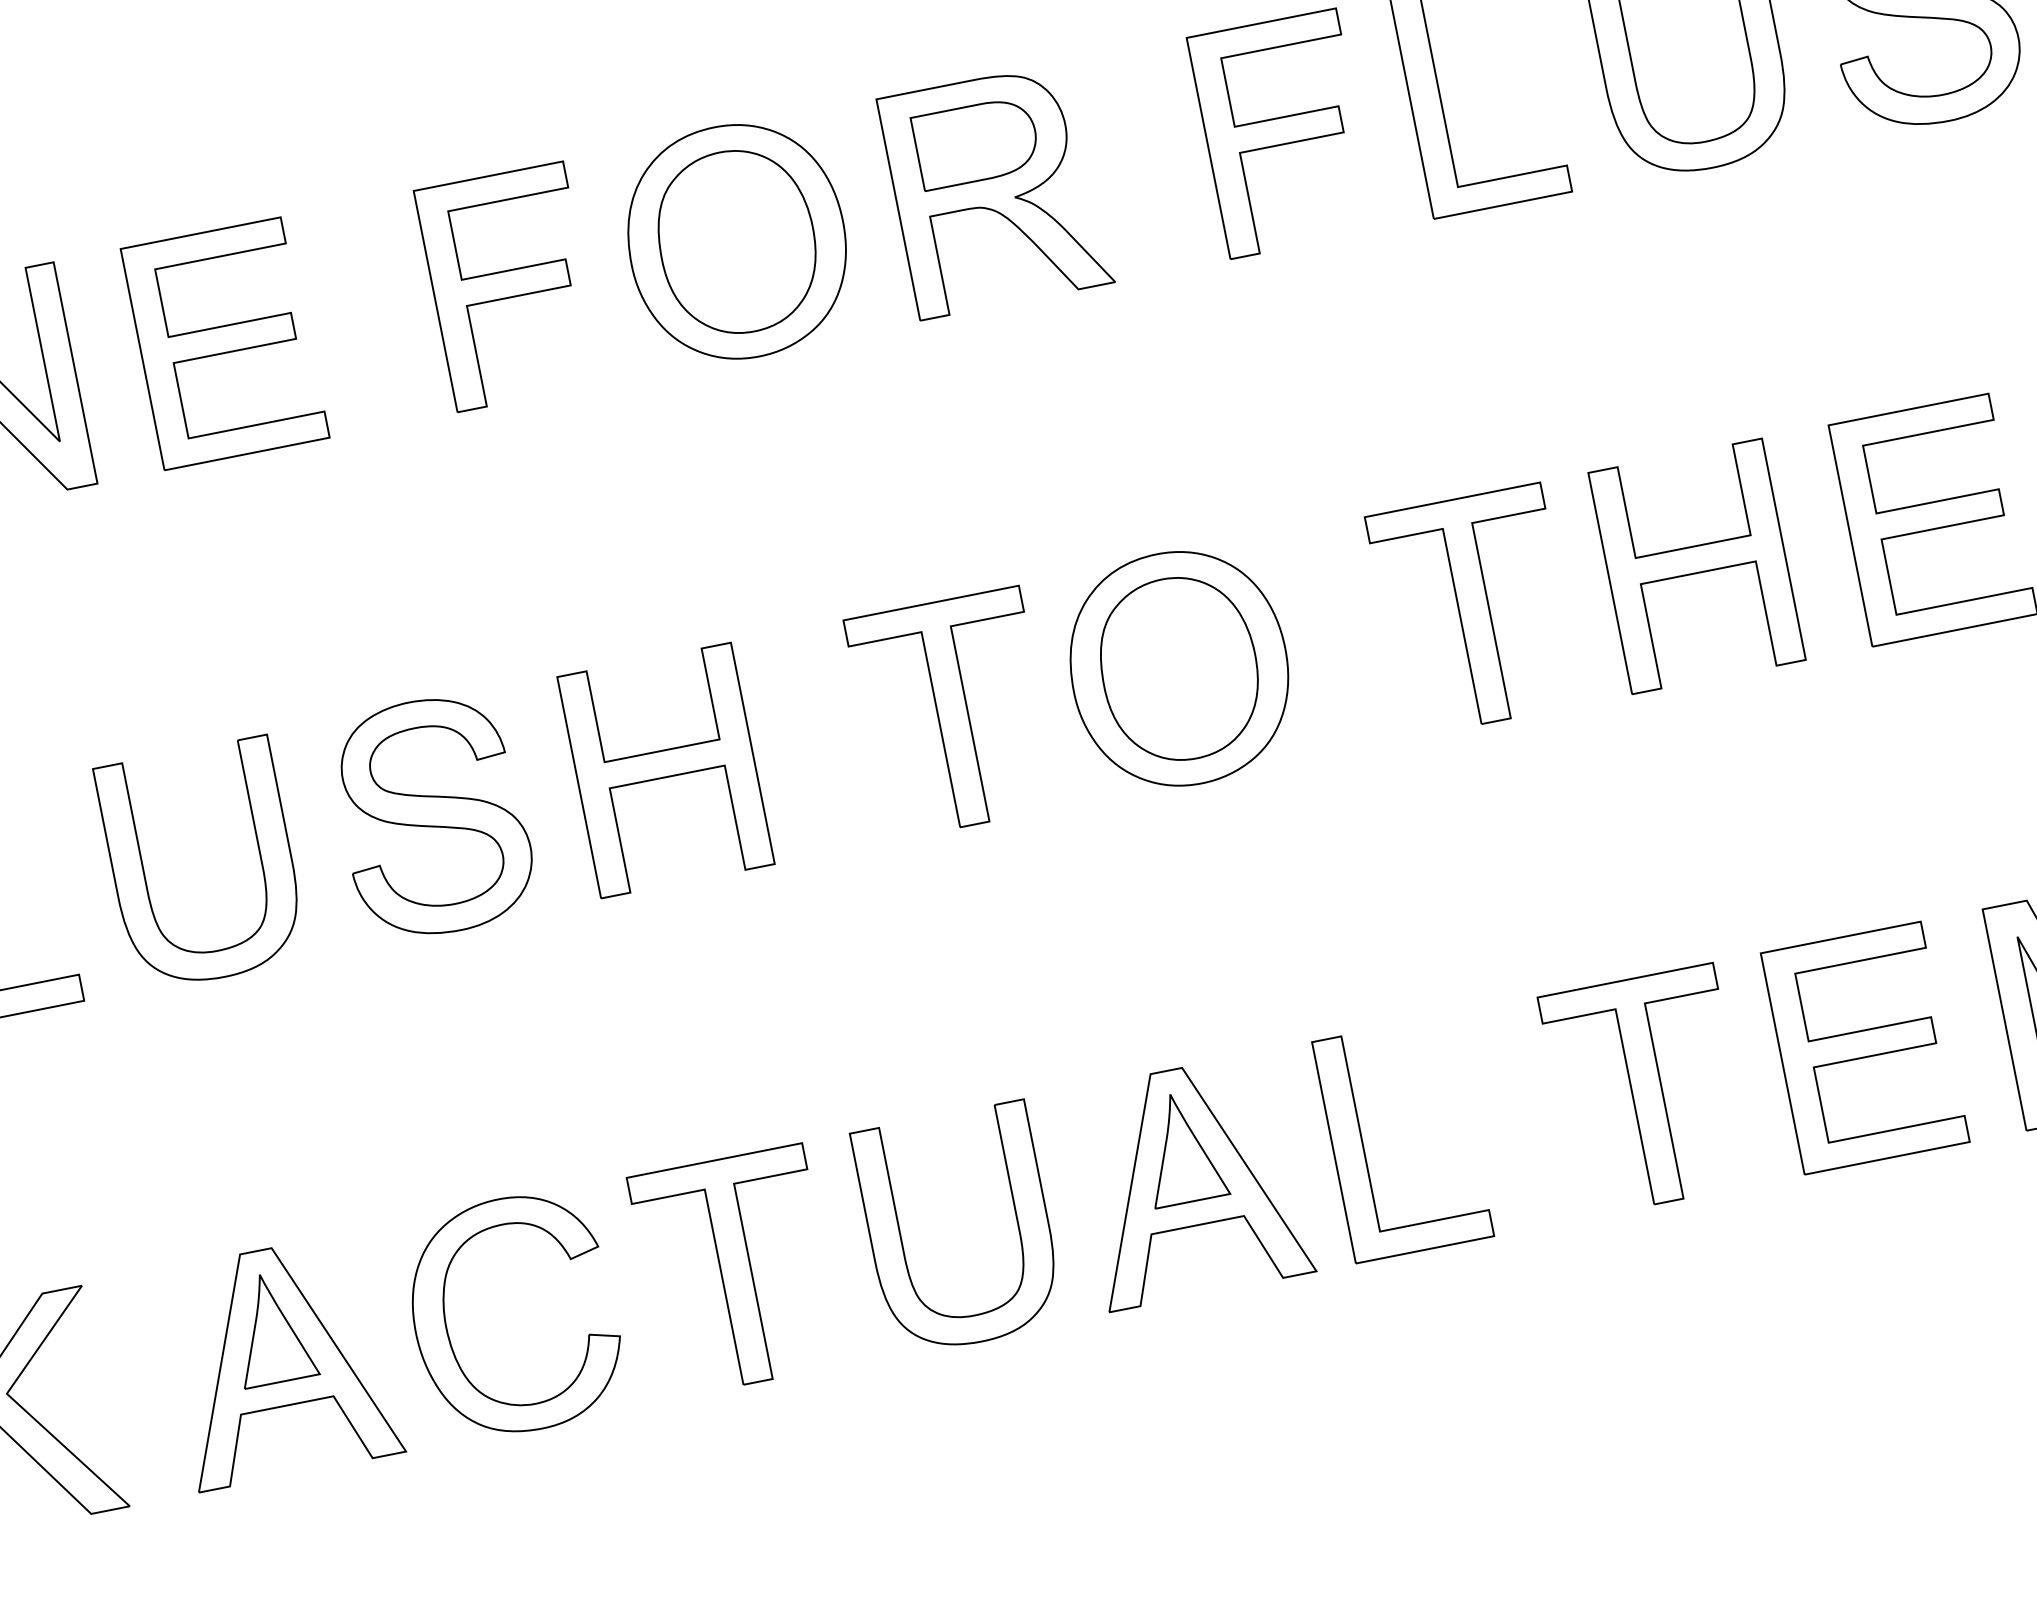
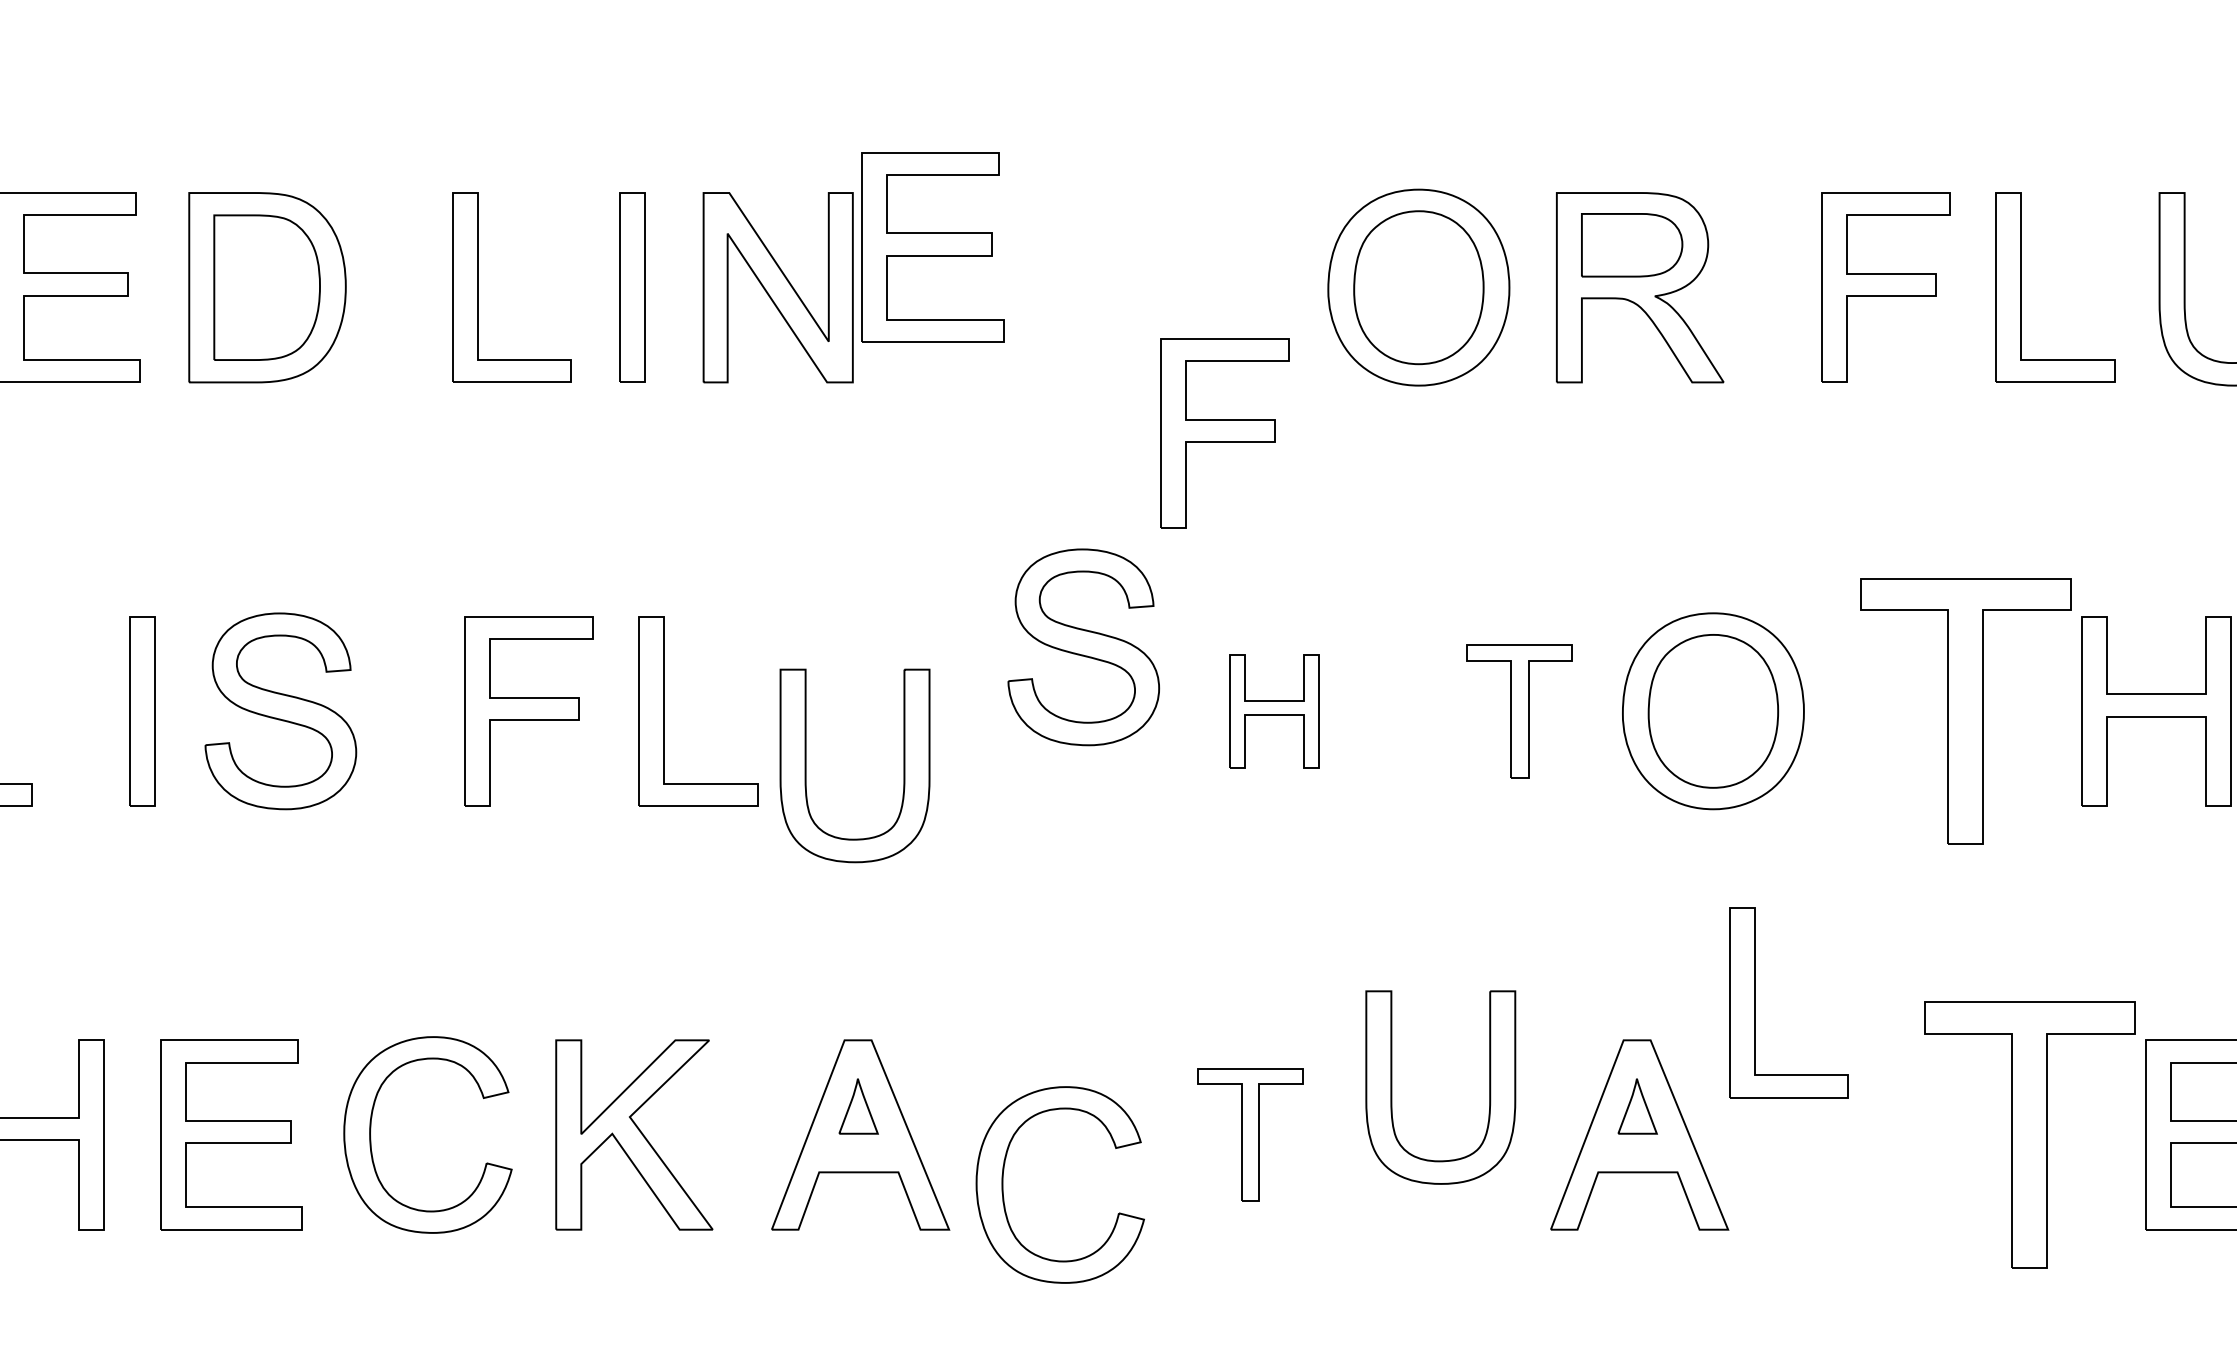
part: (509, 286) -> (1224, 433), moved
part: (224, 343) -> (932, 247), moved
part: (1474, 610) -> (1965, 711), size x1.4
part: (952, 713) -> (1519, 711), size x0.7
part: (665, 770) -> (1273, 711), size x0.6
part: (432, 816) -> (1083, 647), moved
part: (145, 875) -> (806, 765), moved
part: (1646, 1090) -> (2029, 1134), size x1.4
part: (1363, 1146) -> (1755, 1002), moved
part: (1182, 1148) -> (1637, 1106), size x0.6
part: (902, 1240) -> (1392, 1087), moved
part: (736, 1270) -> (1250, 1134), size x0.7
part: (447, 1327) -> (1003, 1184), moved
part: (271, 1328) -> (858, 1106), size x0.6

